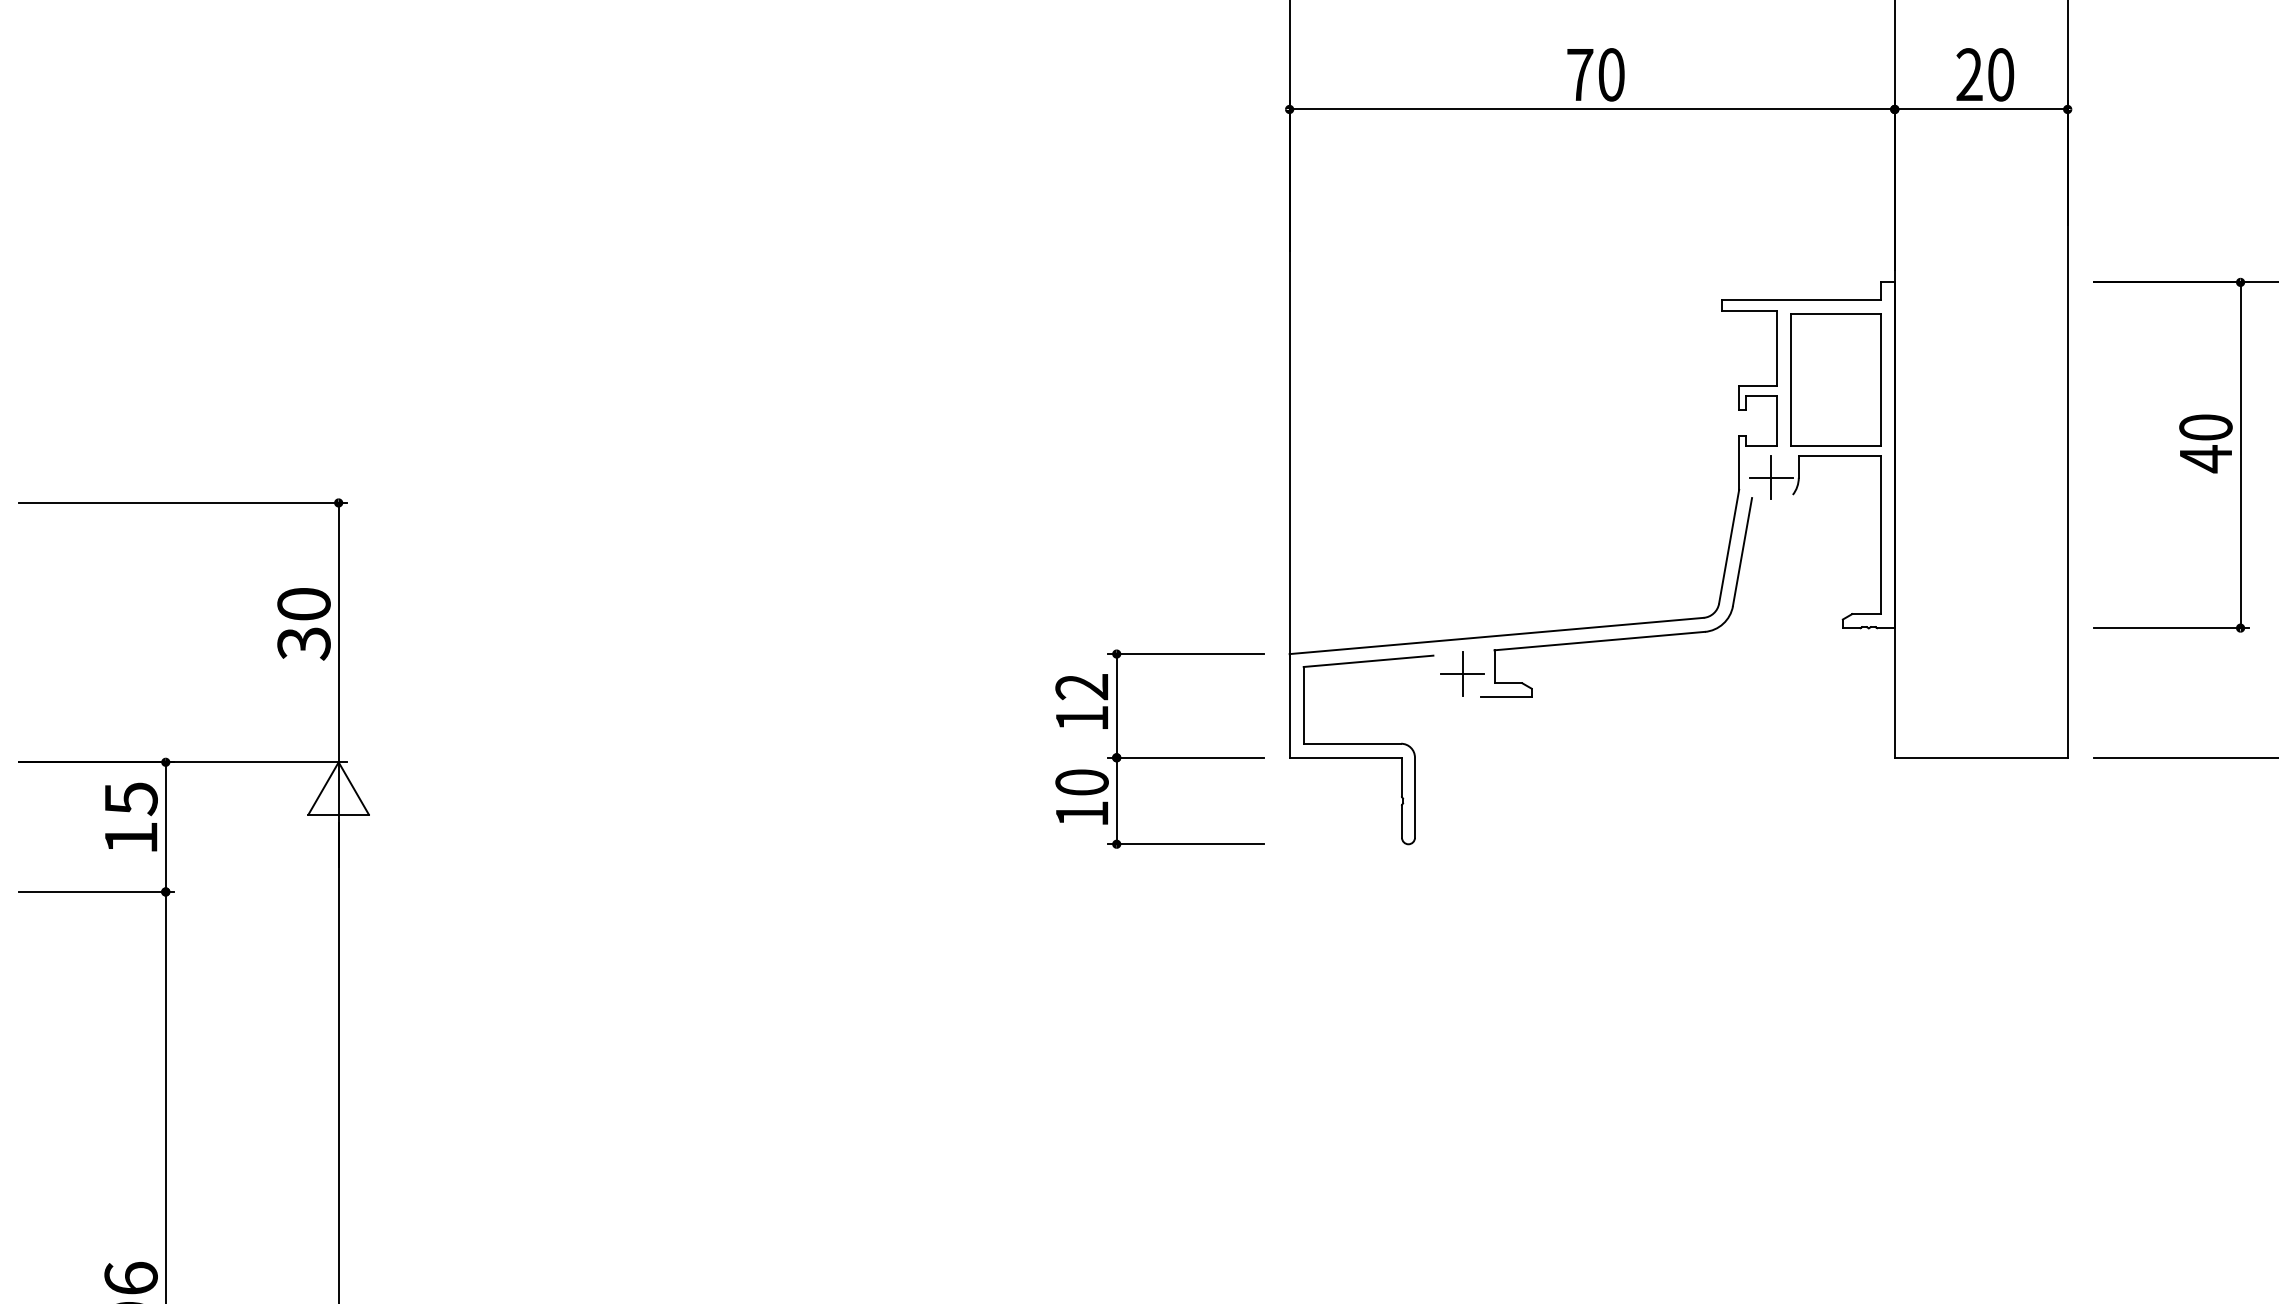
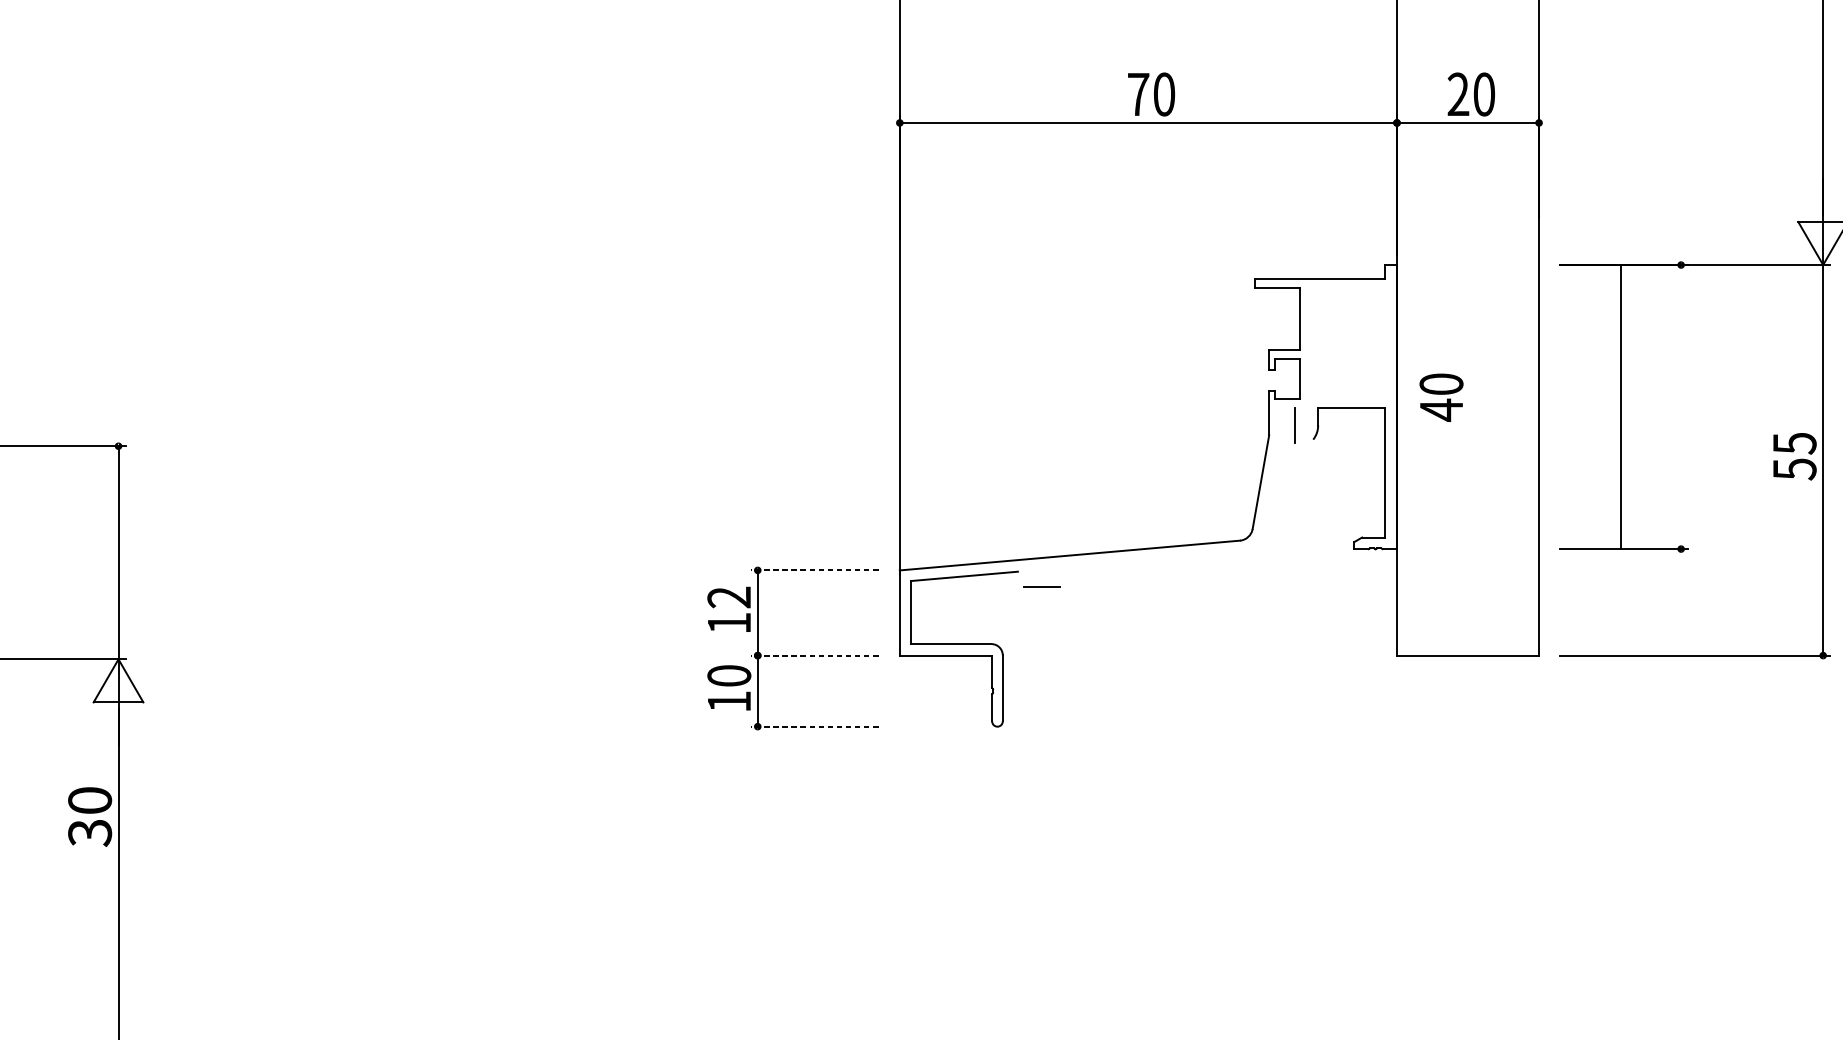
part: (1835, 379) -> (1348, 344), removed
text: (2205, 443) -> (1441, 397), moved
line: (2240, 455) -> (1621, 407), moved
line: (1770, 477) -> (1294, 425), removed
text: (303, 624) -> (89, 817), moved
part: (1625, 637) -> (1175, 556), removed
line: (1185, 654) -> (814, 570), solid -> dashed
line: (1462, 673) -> (1041, 586), removed
line: (1185, 757) -> (814, 655), solid -> dashed
line: (1185, 844) -> (814, 726), solid -> dashed

